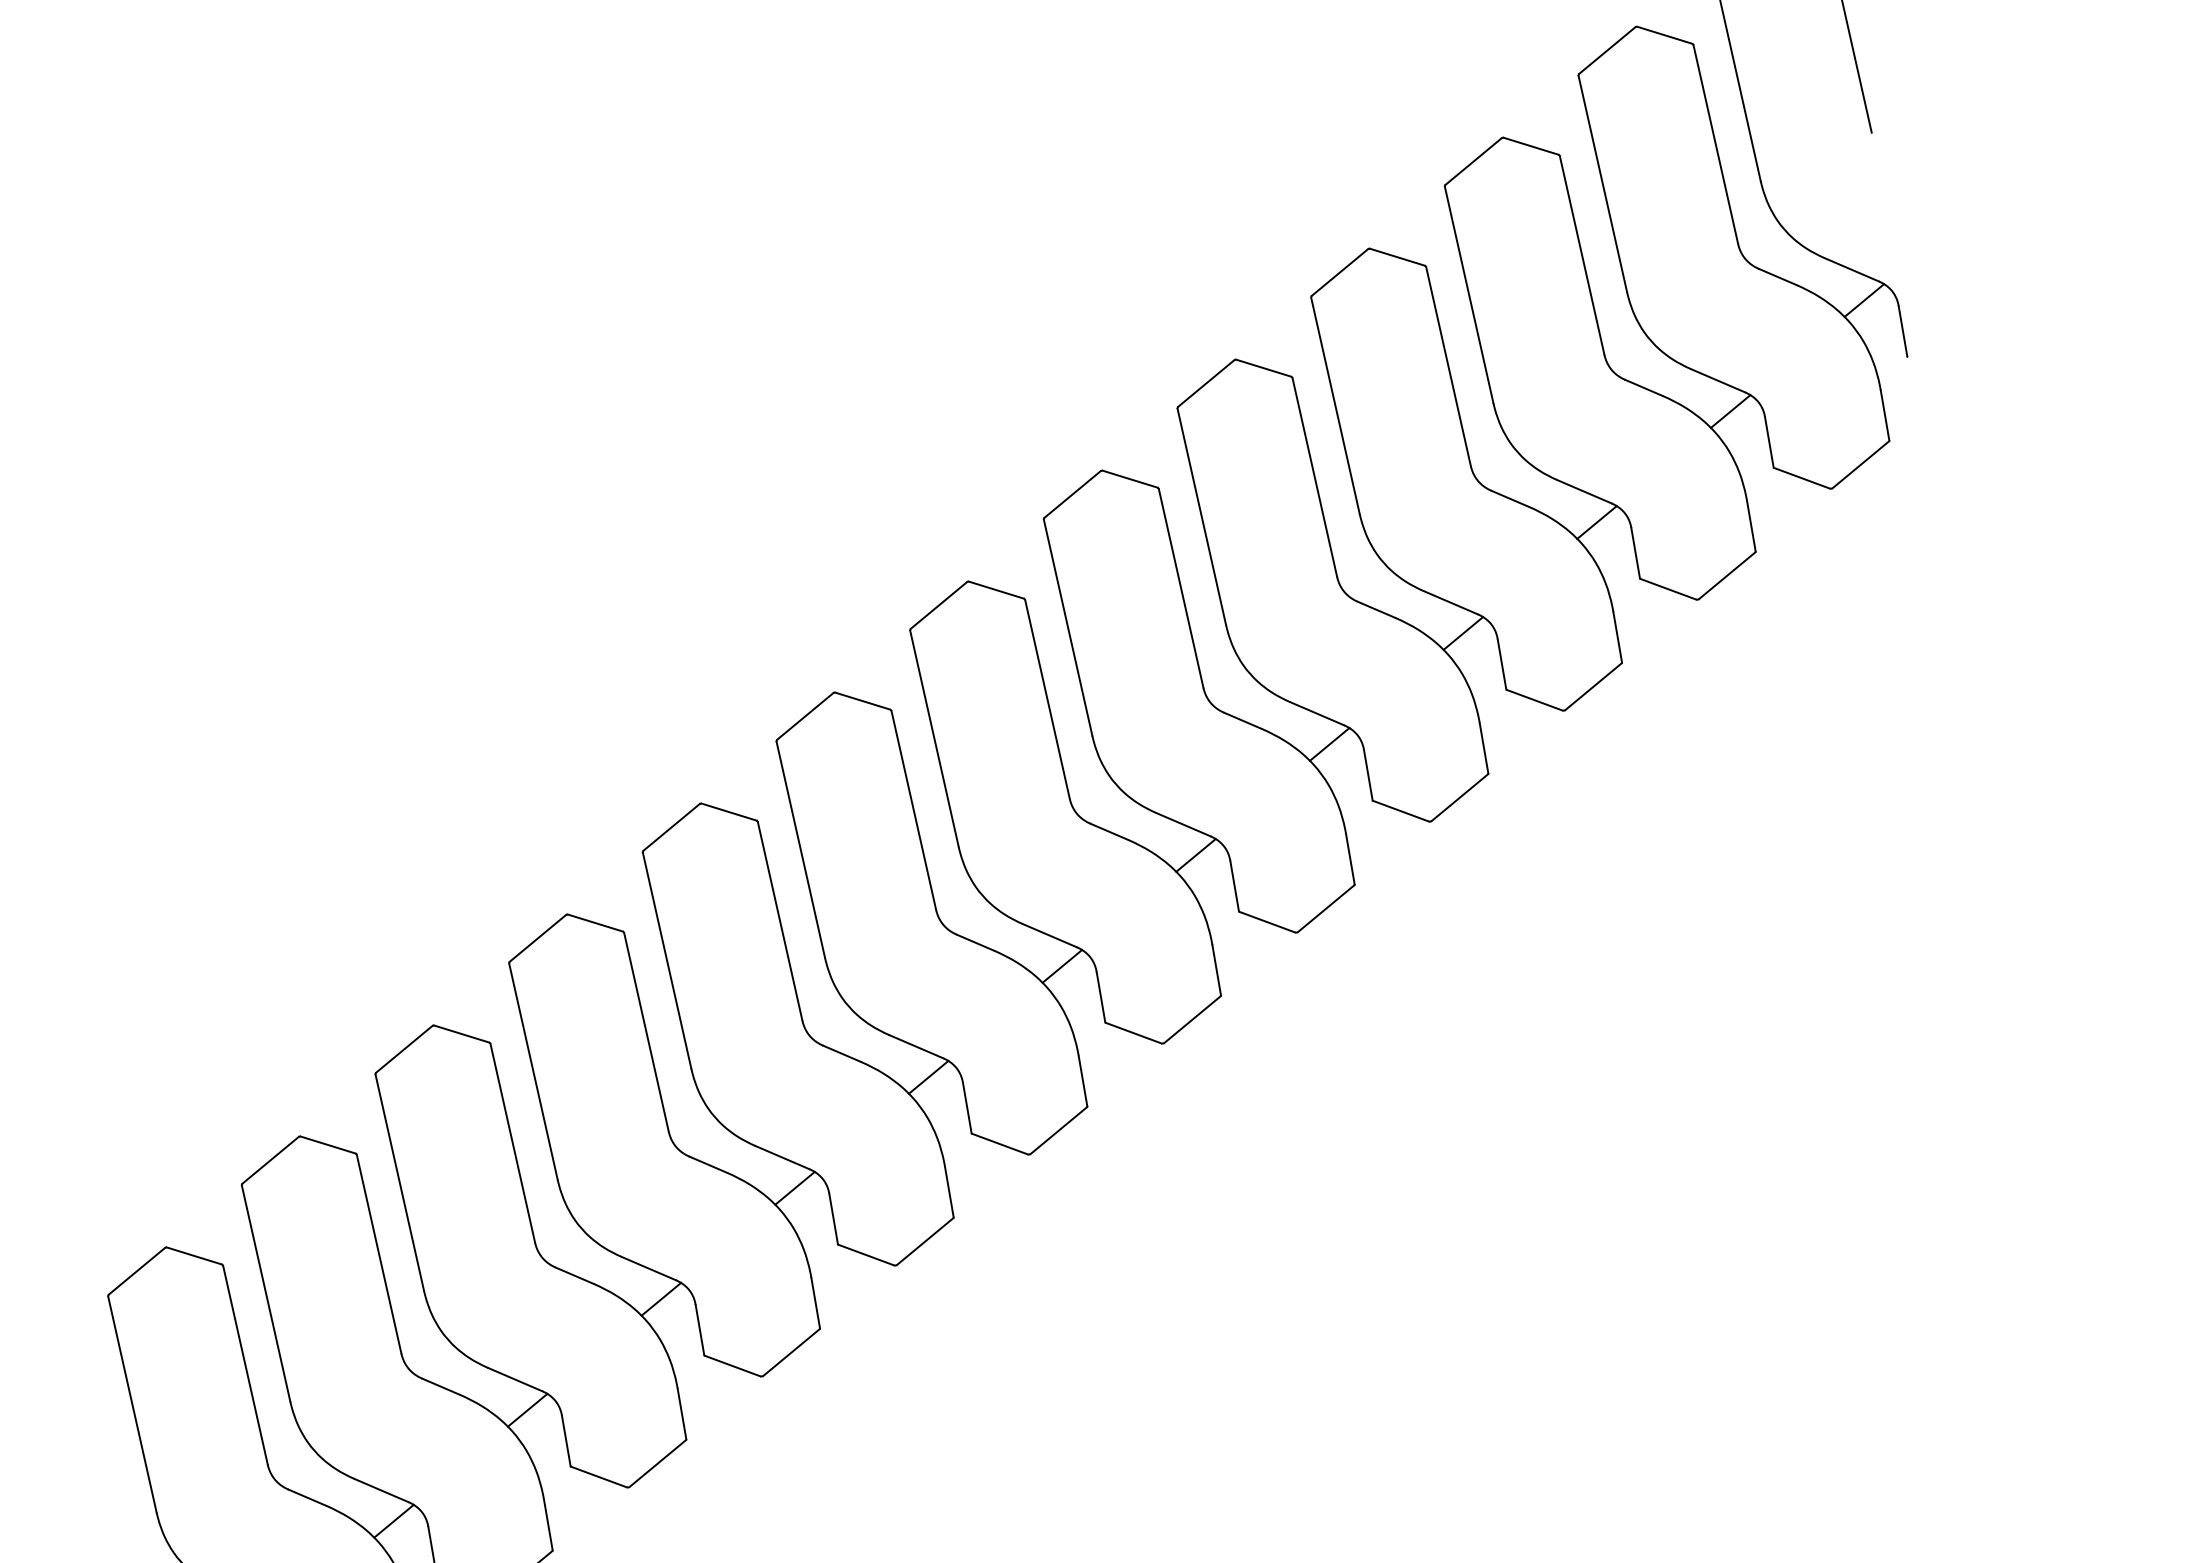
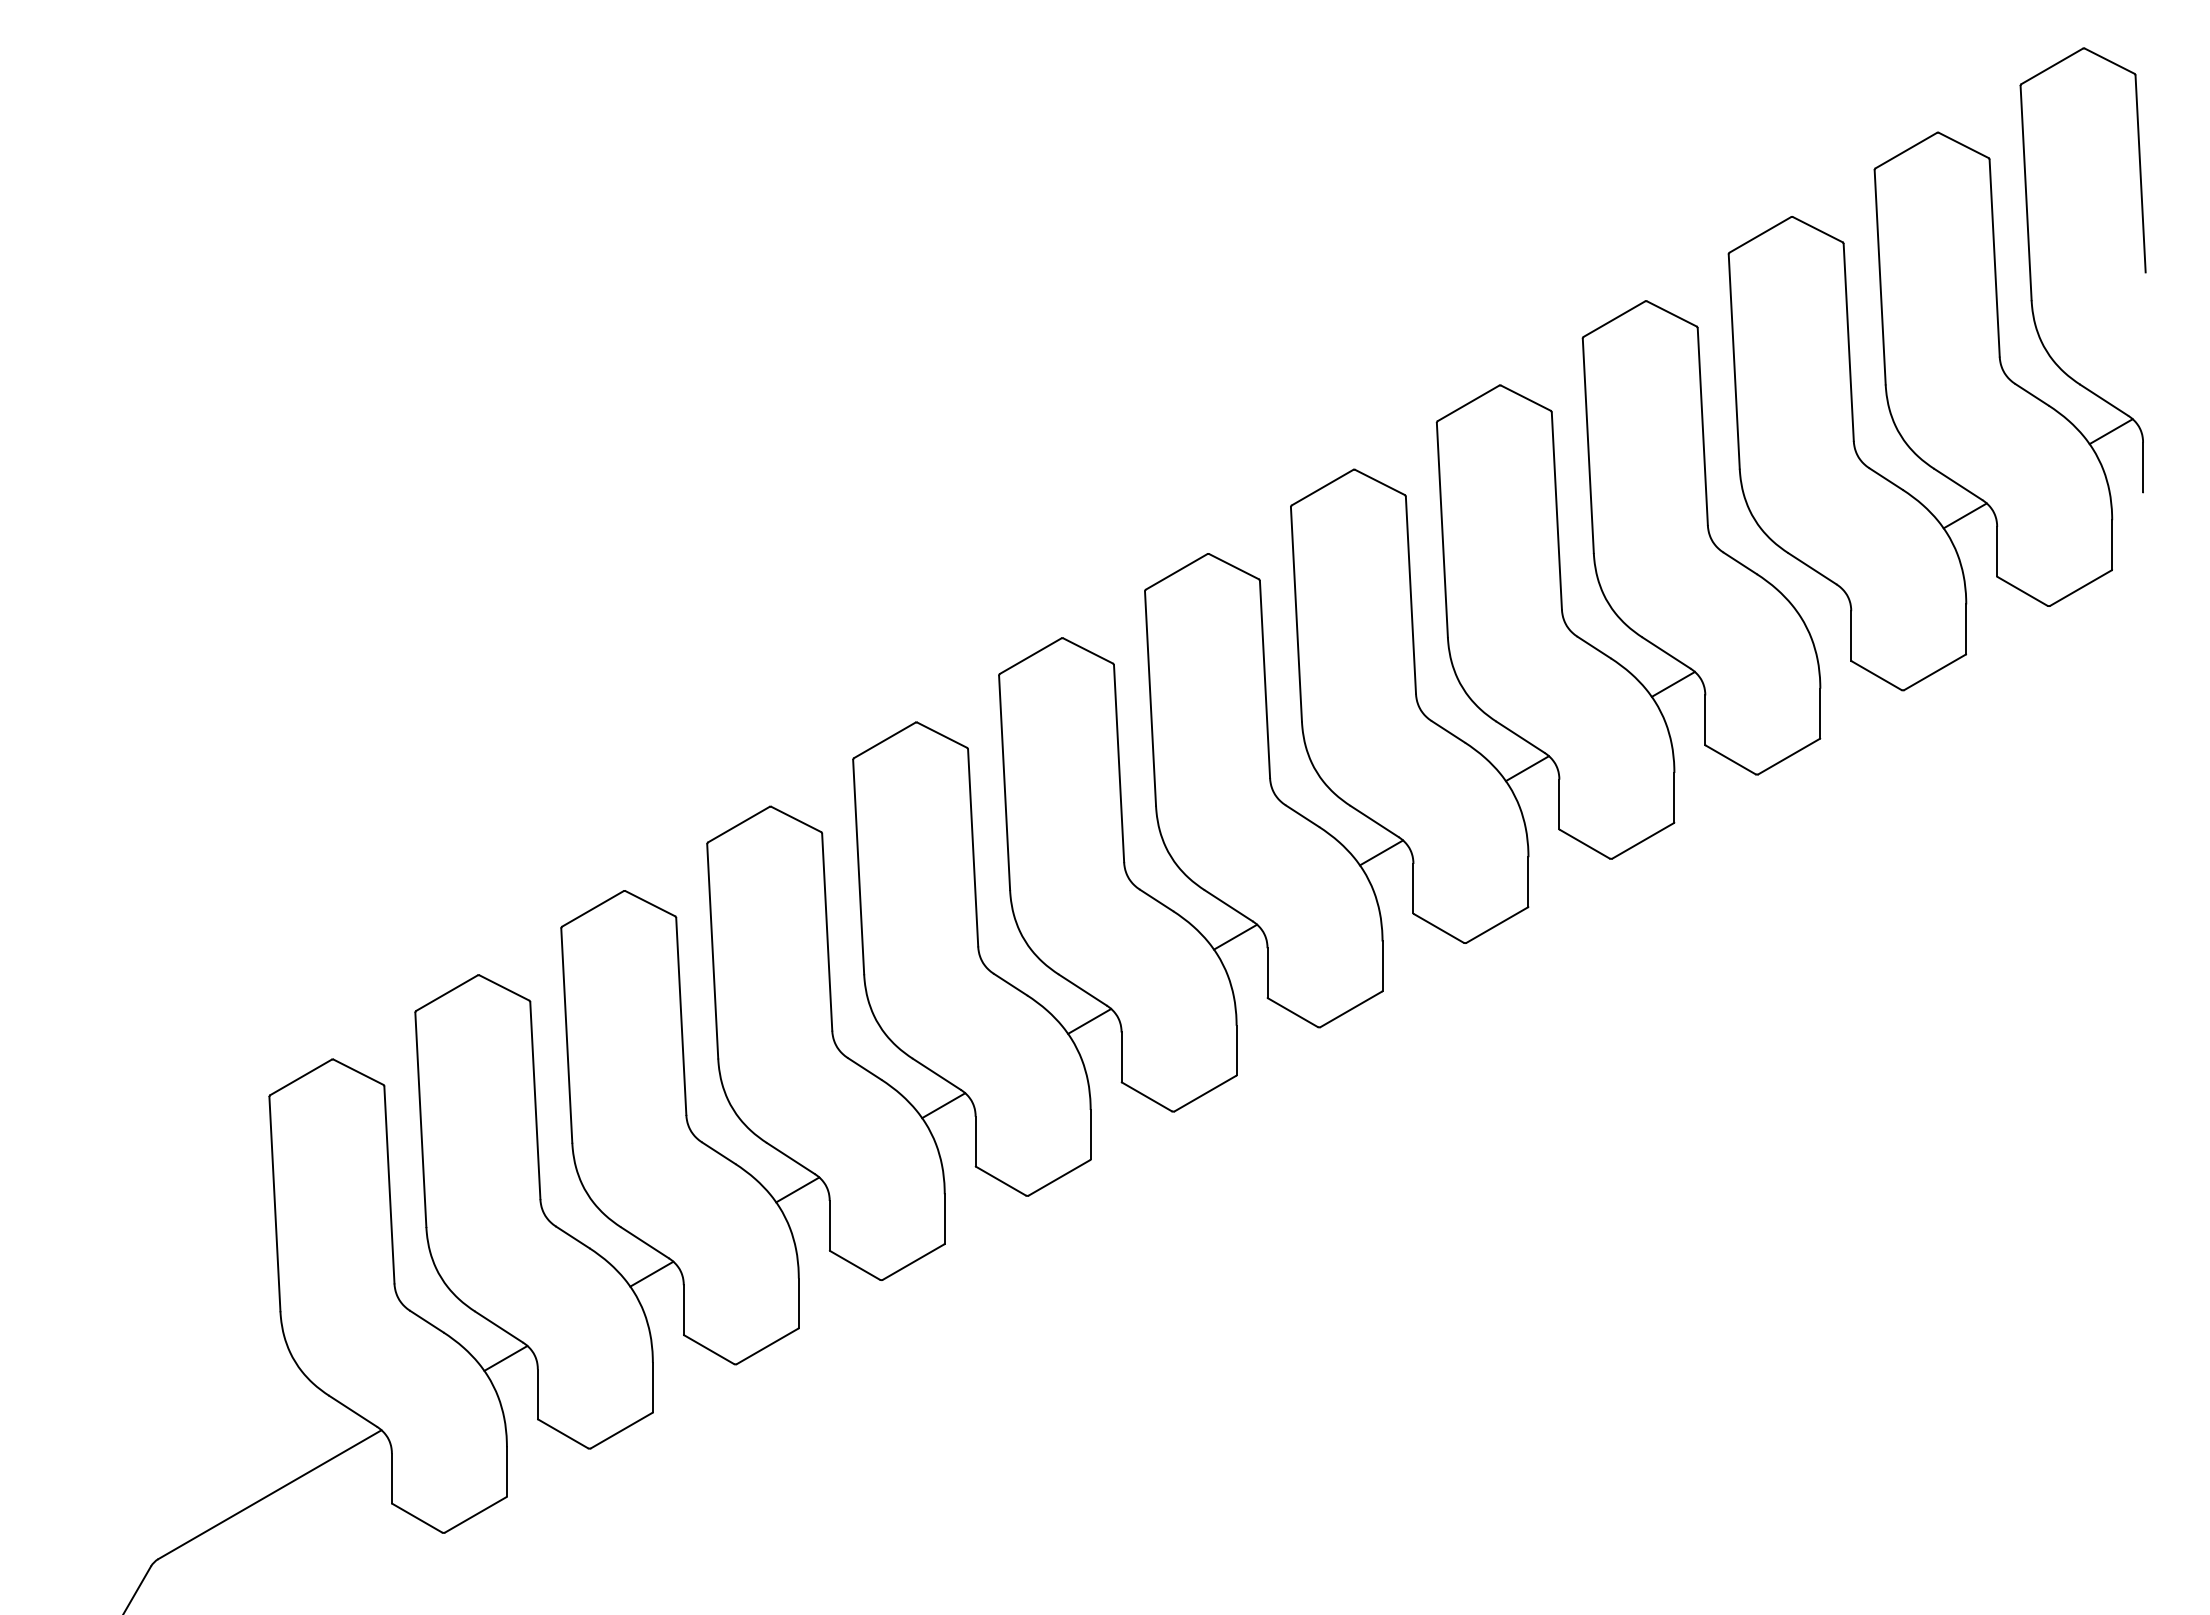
line: (1596, 521) -> (1818, 599), removed

